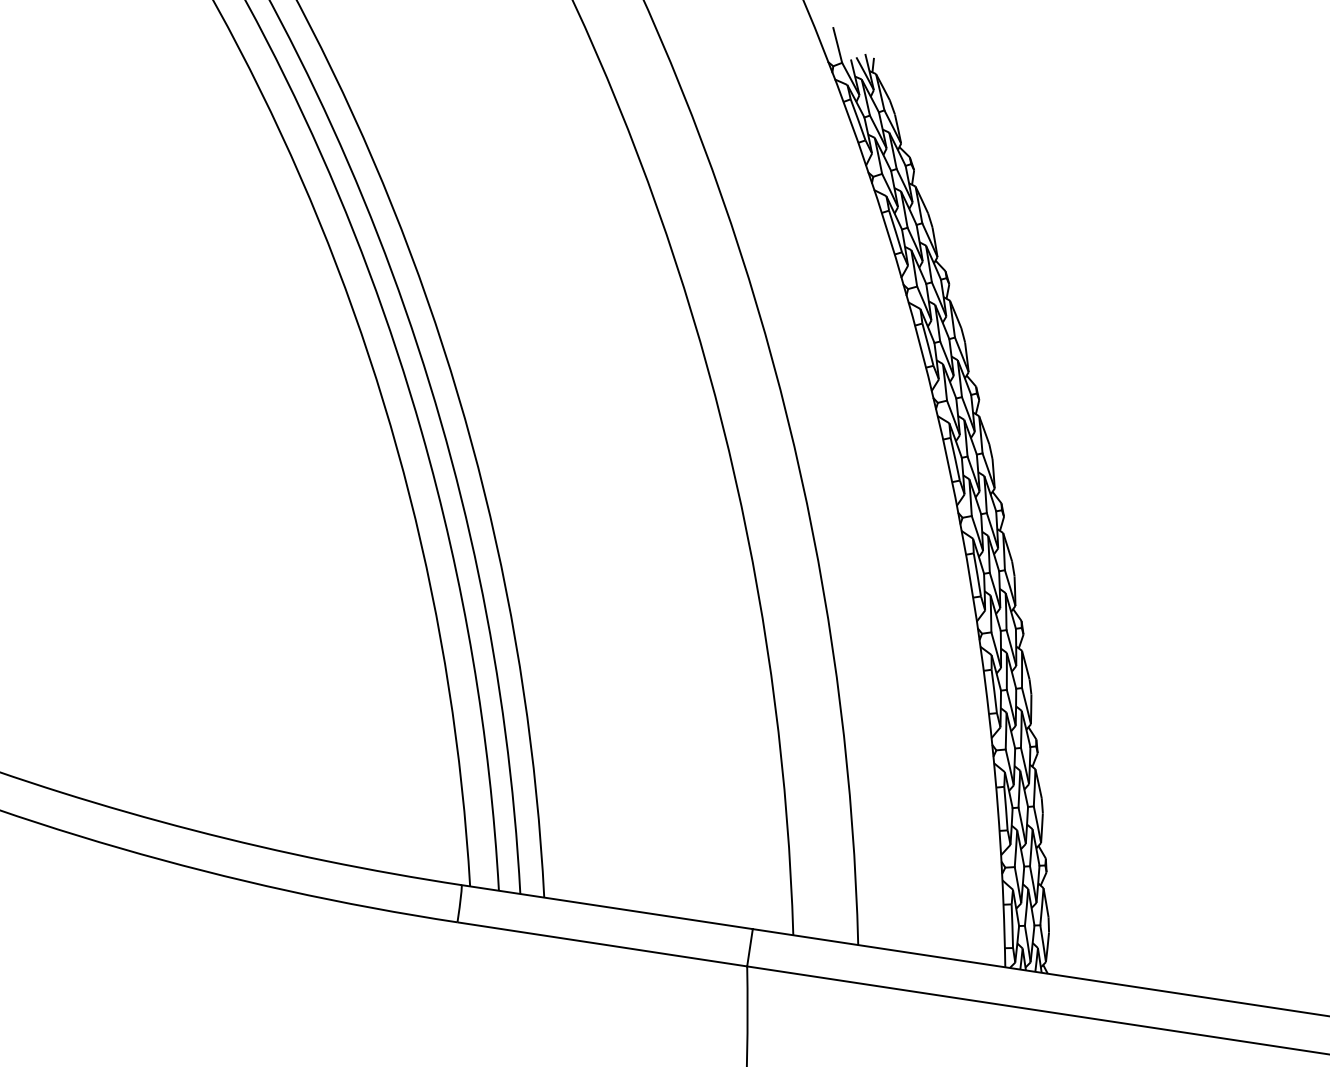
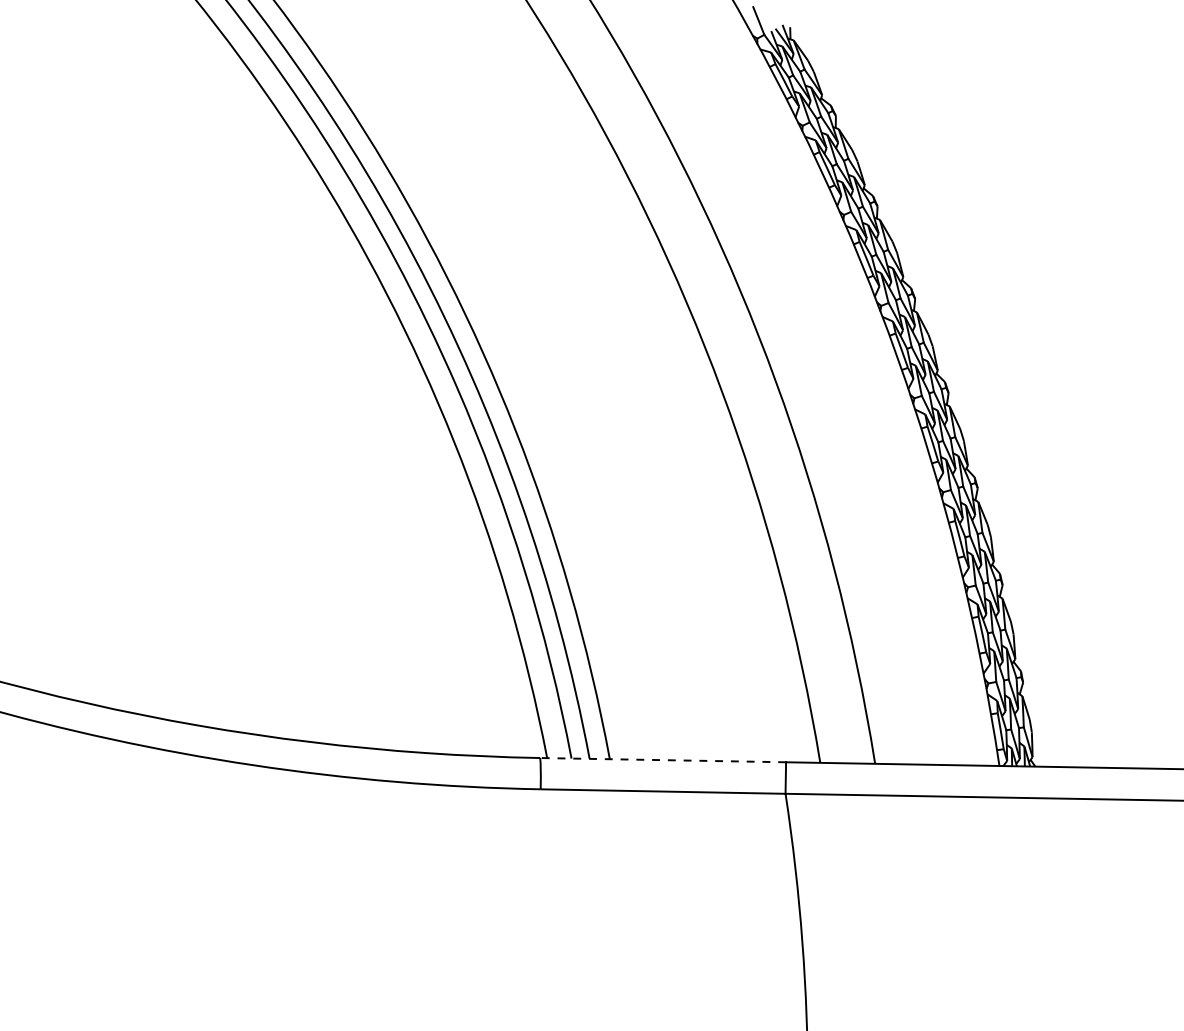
line: (606, 907) -> (662, 760), solid -> dashed

